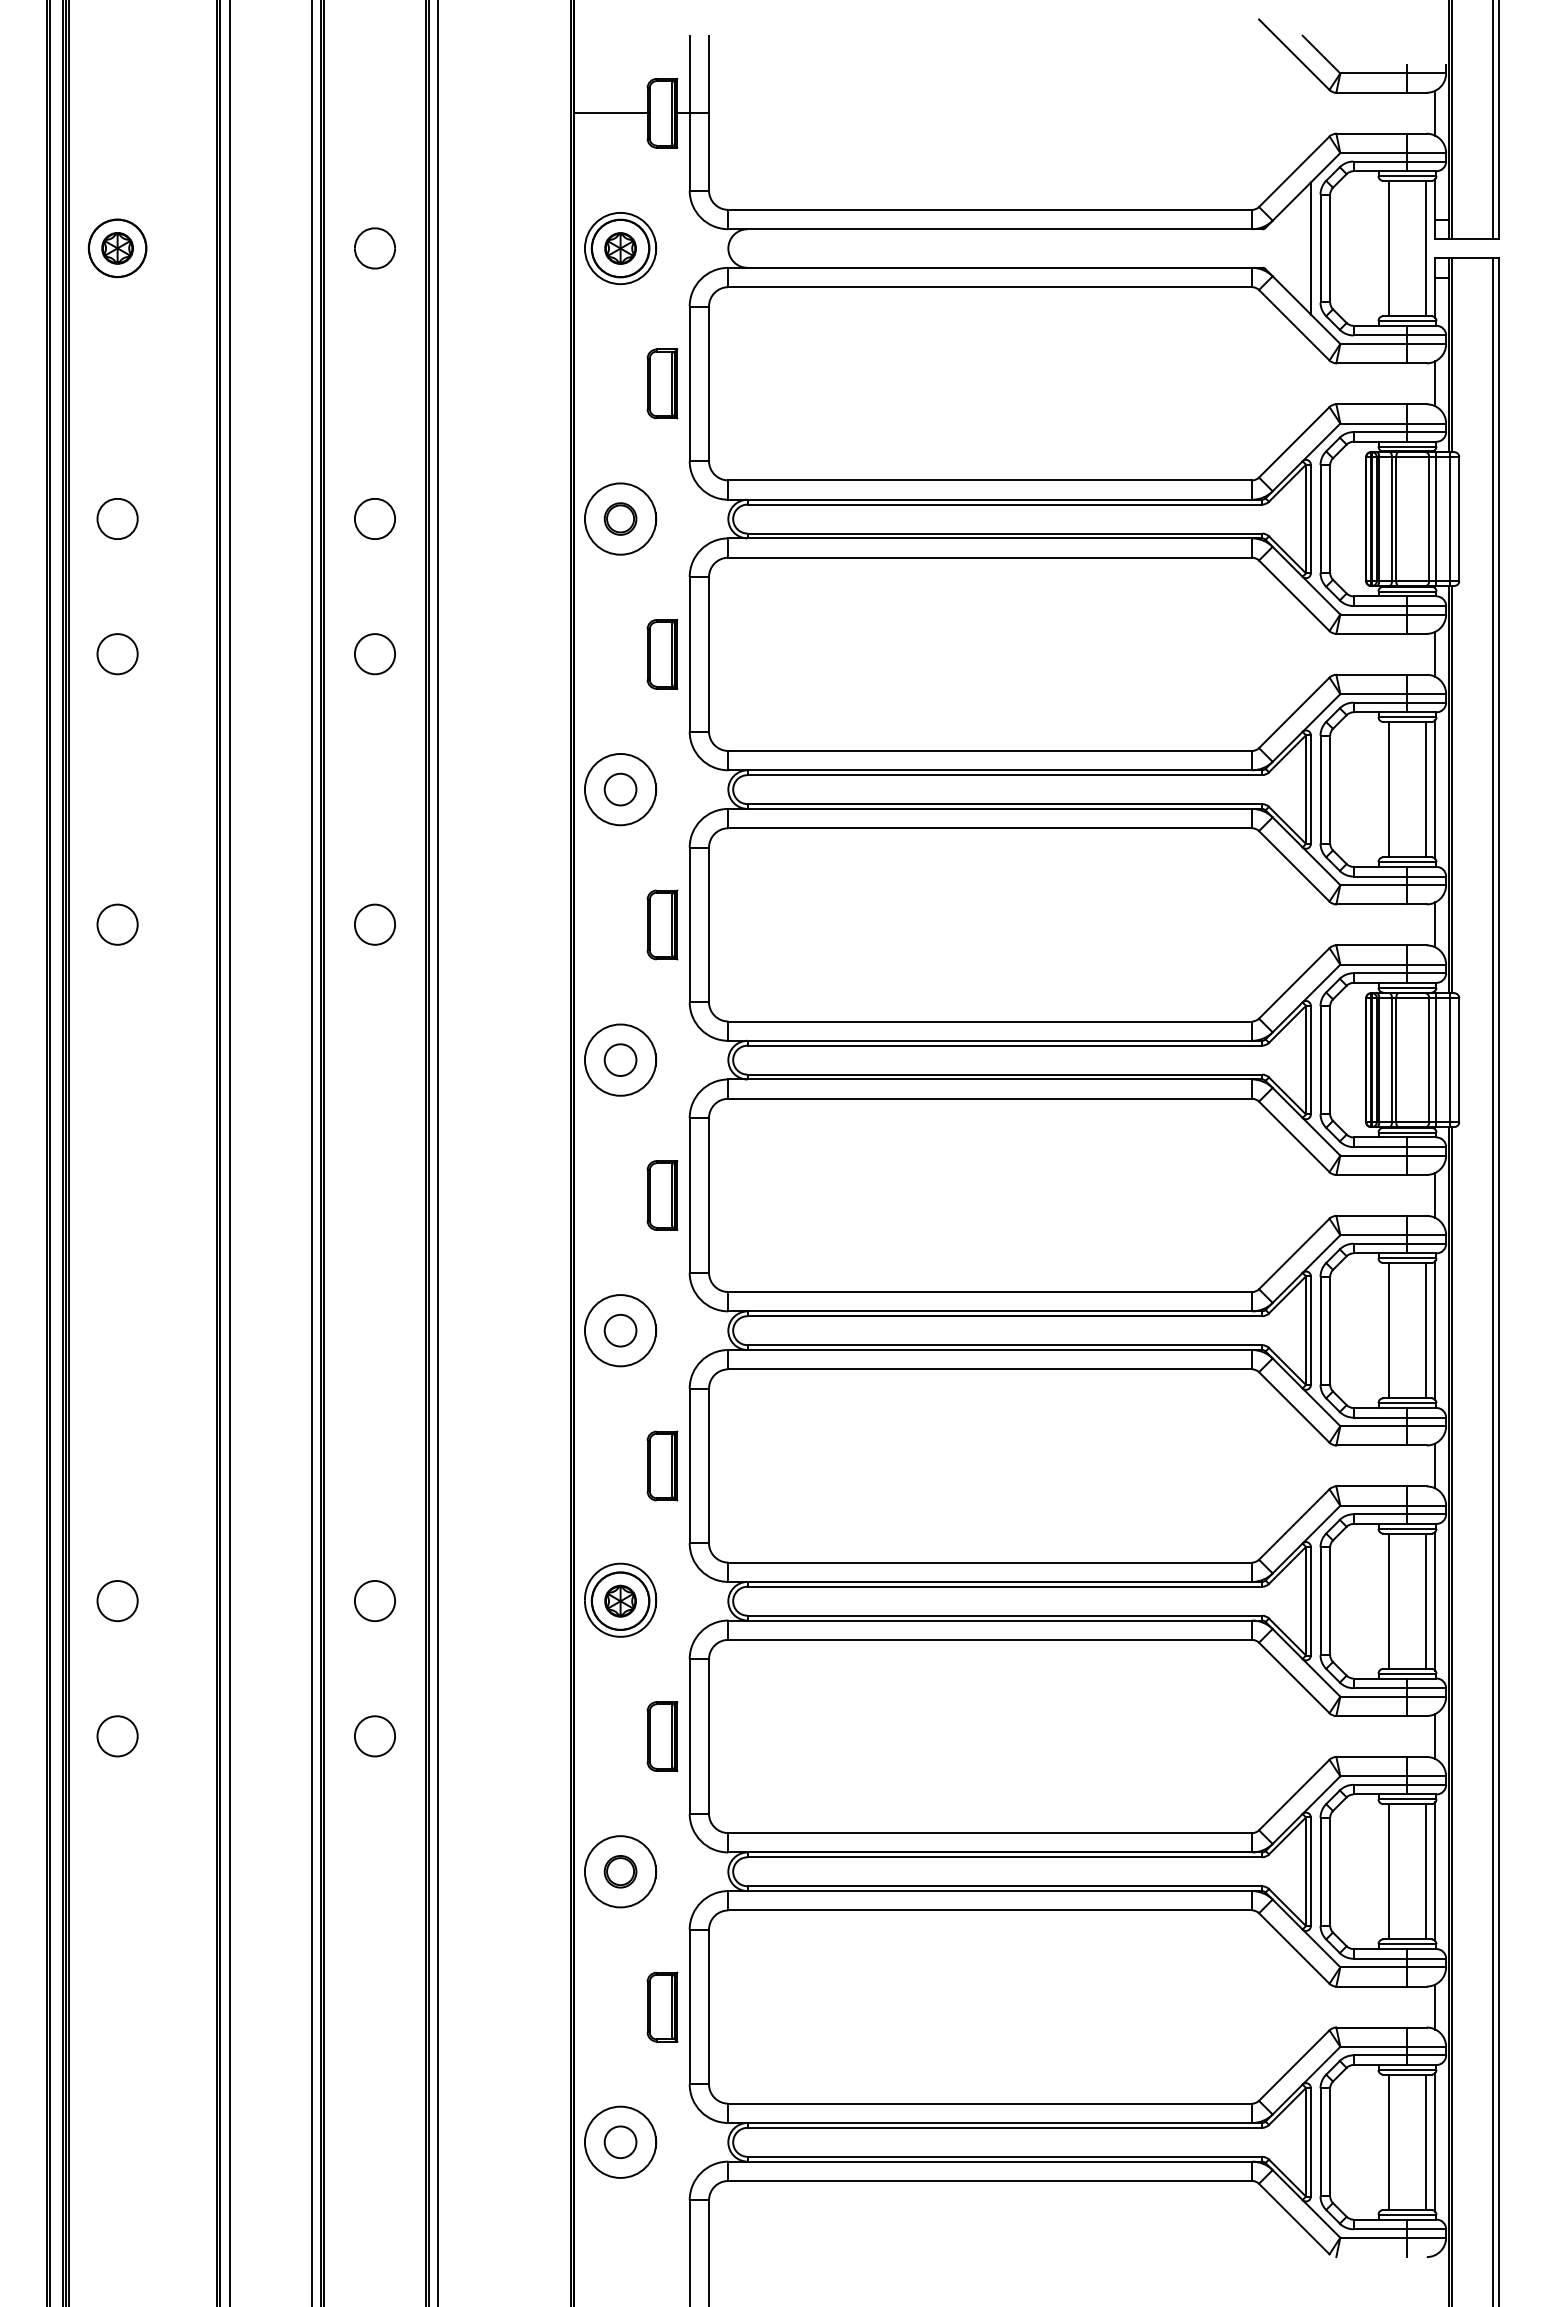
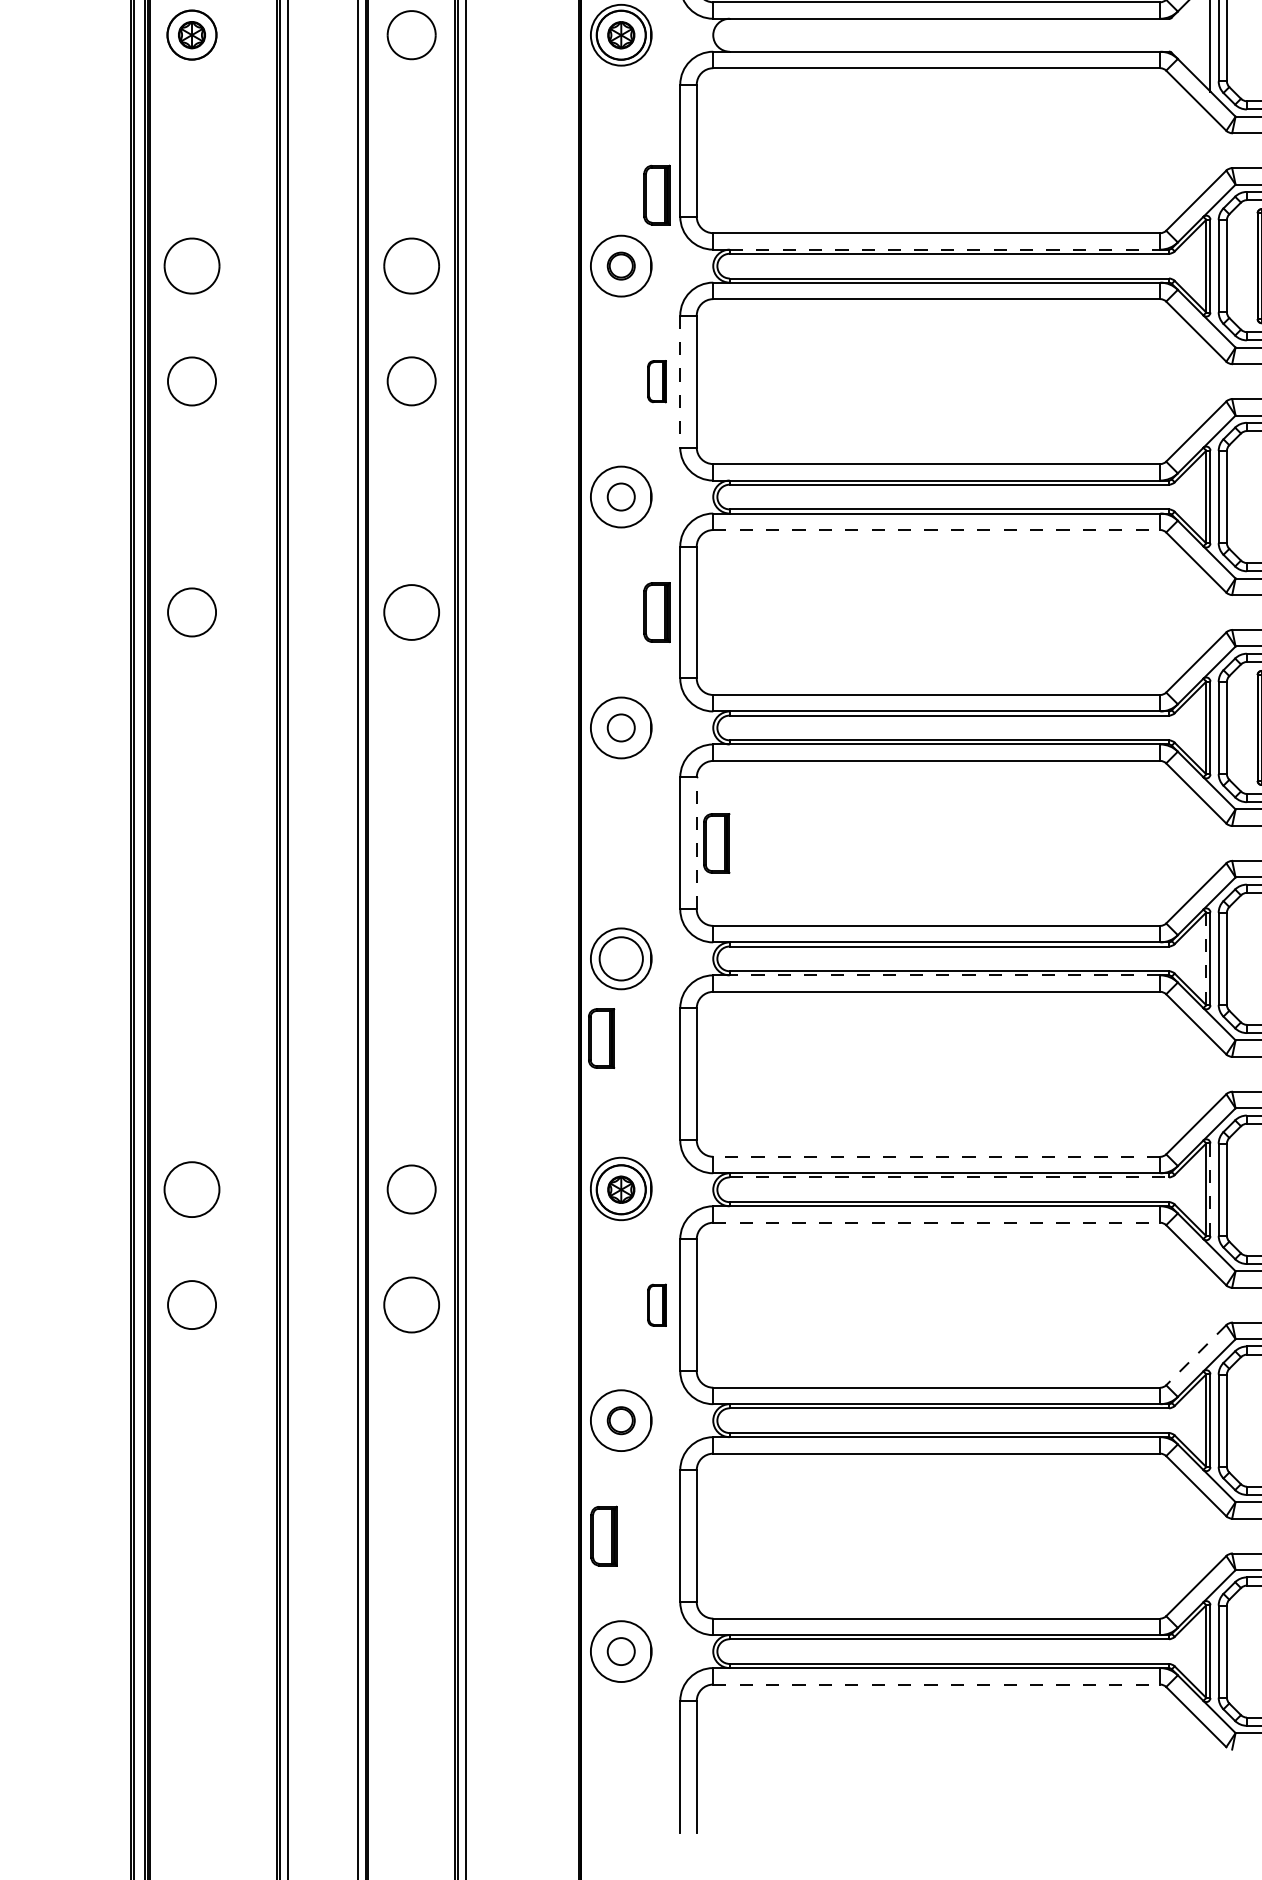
part: (374, 248) -> (411, 35), size x1.4
part: (662, 383) -> (657, 194), moved
line: (1000, 499) -> (945, 249), solid -> dashed
part: (117, 518) -> (191, 265), size x1.6
part: (374, 518) -> (411, 265), size x1.6
circle: (117, 654) -> (191, 381), size x1.4
circle: (374, 654) -> (411, 381), size x1.4
part: (662, 654) -> (657, 381), size x0.7
line: (689, 654) -> (680, 381), solid -> dashed
line: (990, 828) -> (937, 530), solid -> dashed
circle: (117, 924) -> (191, 612), size x1.4
circle: (374, 924) -> (411, 612), size x1.6
line: (709, 1194) -> (697, 842), solid -> dashed
part: (662, 1195) -> (716, 843), moved
circle: (620, 1330) -> (621, 958), size x1.6
line: (1306, 1331) -> (1206, 959), solid -> dashed
line: (999, 1350) -> (944, 975), solid -> dashed
part: (662, 1465) -> (601, 1038), moved
line: (990, 1562) -> (937, 1156), solid -> dashed
line: (1005, 1586) -> (949, 1177), solid -> dashed
circle: (117, 1600) -> (191, 1189), size x1.6
circle: (374, 1601) -> (411, 1190), size x1.4
line: (1310, 1601) -> (1210, 1190), solid -> dashed
line: (990, 1639) -> (937, 1222), solid -> dashed
circle: (117, 1736) -> (191, 1305), size x1.4
circle: (374, 1736) -> (411, 1305), size x1.6
part: (662, 1736) -> (657, 1305), size x0.7
line: (1294, 1795) -> (1196, 1355), solid -> dashed
part: (662, 2006) -> (604, 1535), moved
line: (990, 2180) -> (937, 1684), solid -> dashed

